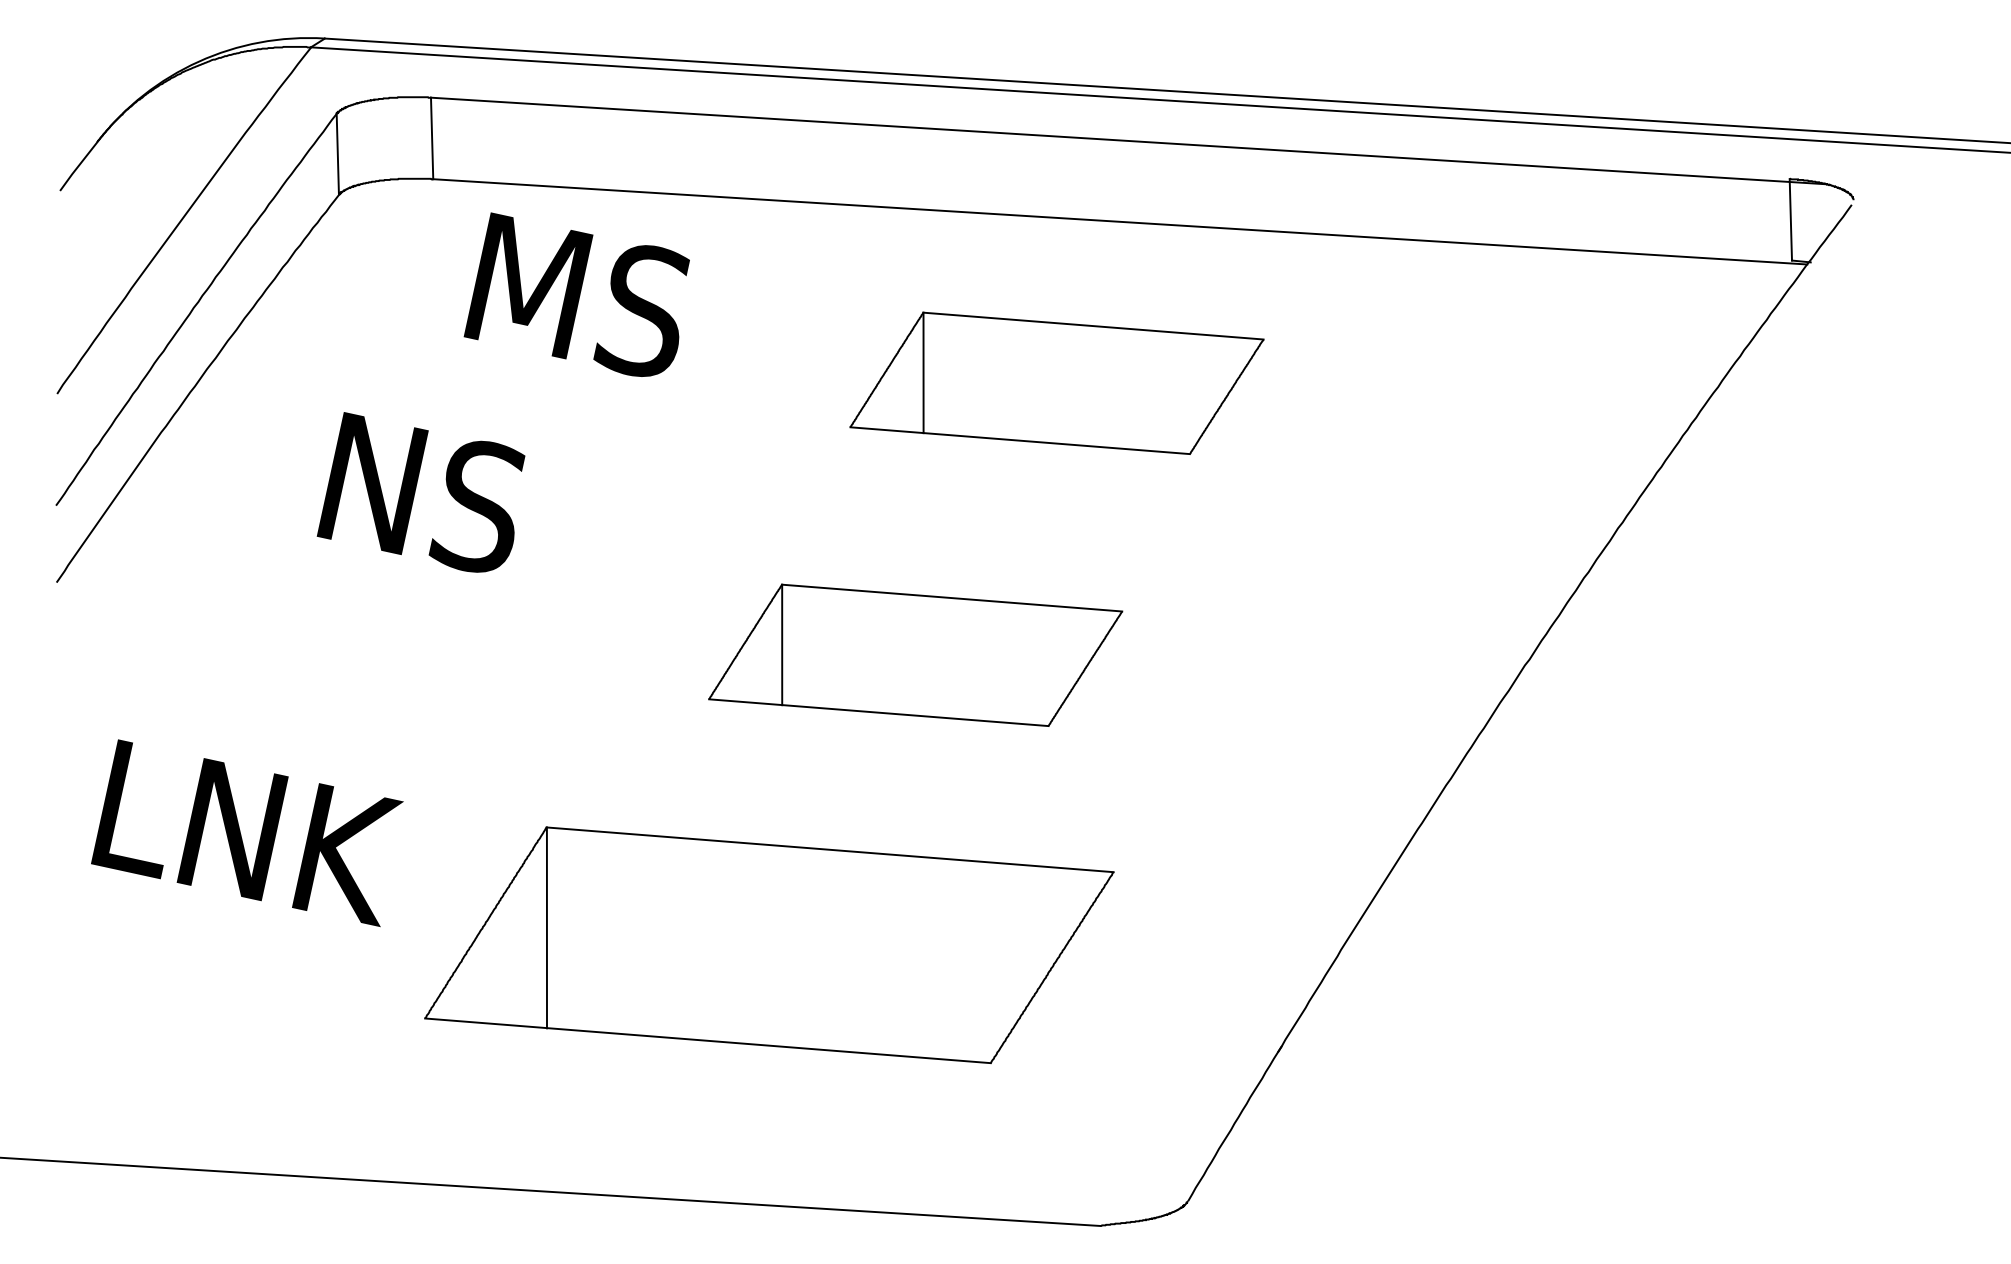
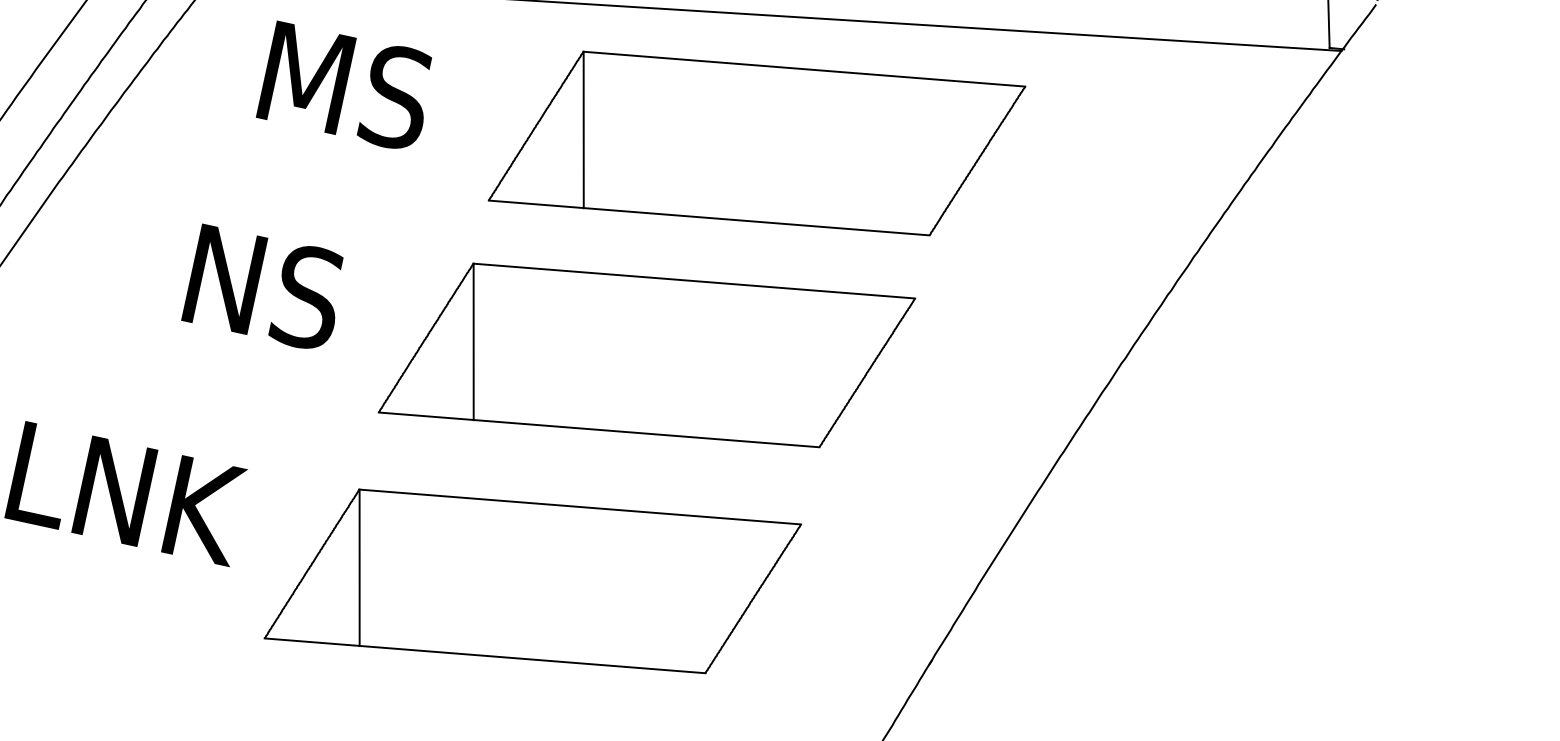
text: (576, 294) -> (343, 84), moved
part: (1056, 383) -> (756, 143), size x1.67
text: (420, 492) -> (261, 286), moved
part: (915, 655) -> (646, 355), size x1.67

